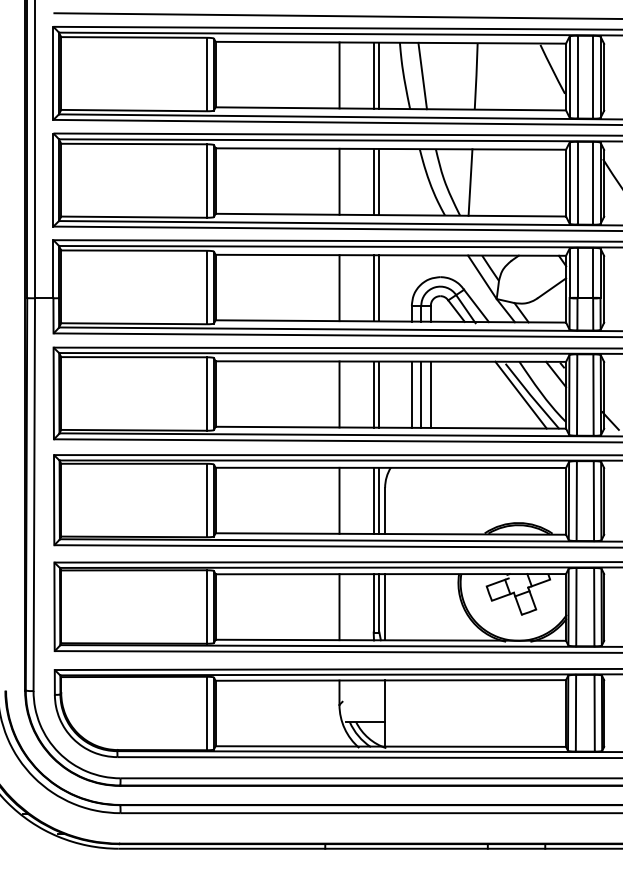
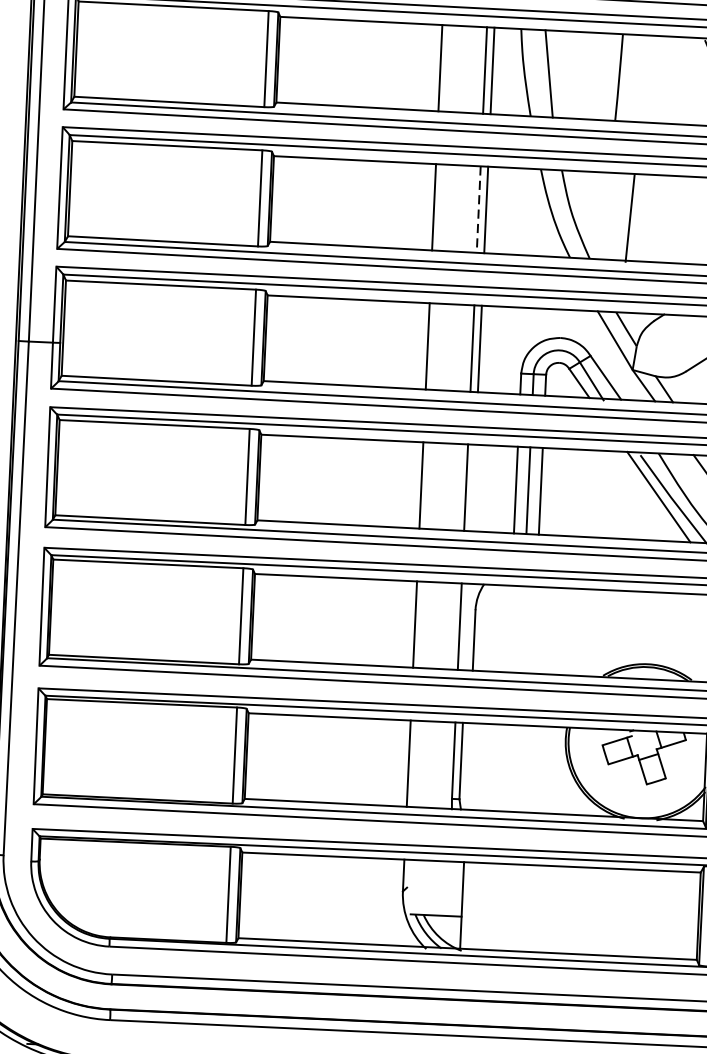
line: (373, 182) -> (478, 210), solid -> dashed
line: (470, 182) -> (630, 218), moved
line: (379, 394) -> (473, 487), removed
line: (379, 500) -> (467, 626), removed
line: (385, 607) -> (468, 766), removed

